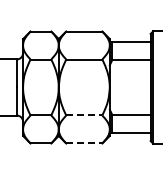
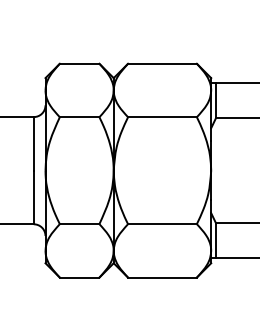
line: (84, 115) -> (162, 224), dashed -> solid
line: (84, 143) -> (162, 277), dashed -> solid

